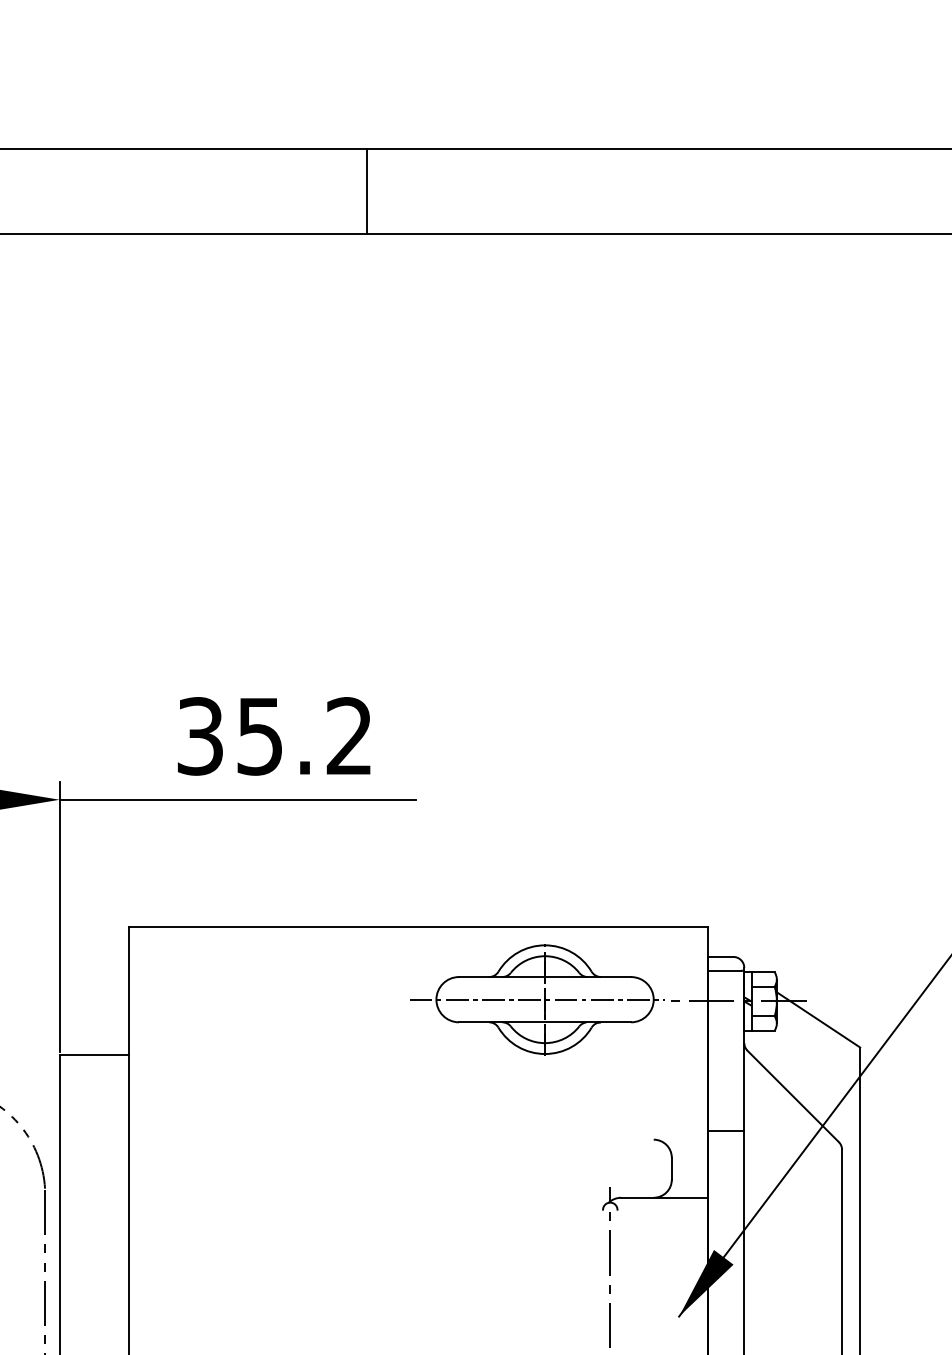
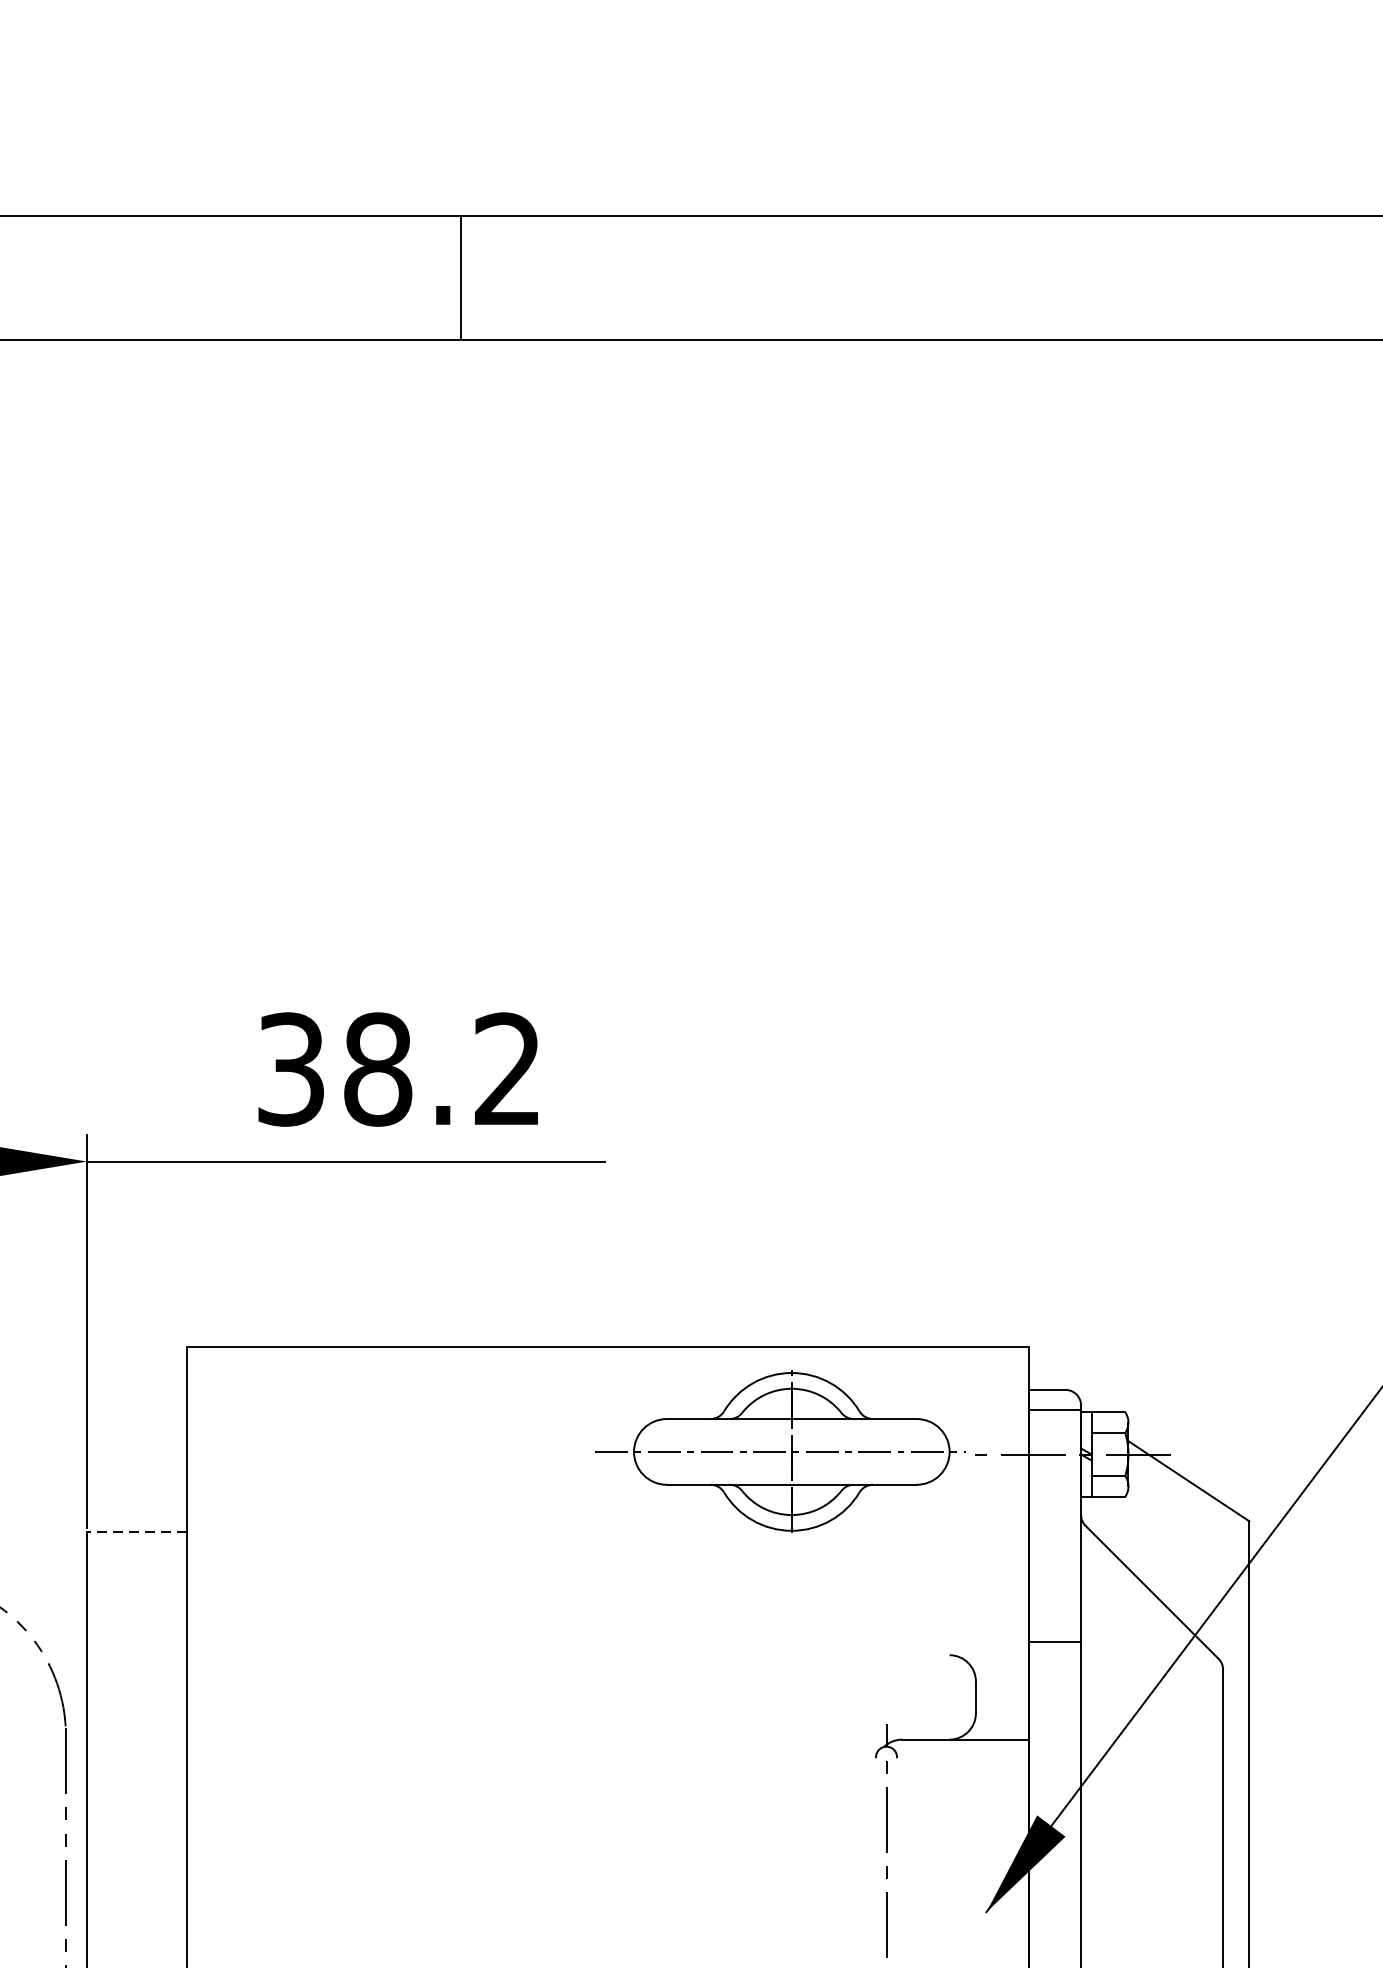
line: (366, 190) -> (461, 276), moved
text: (259, 736) -> (377, 1069), 35.2 -> 38.2
line: (93, 1054) -> (135, 1531), solid -> dashed

